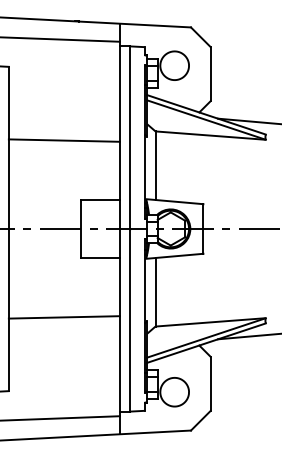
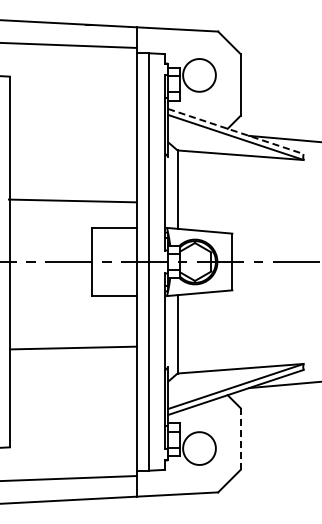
line: (207, 114) -> (236, 131), solid -> dashed
line: (63, 140) -> (71, 200), moved
line: (63, 316) -> (72, 347), moved
line: (210, 384) -> (240, 439), solid -> dashed

